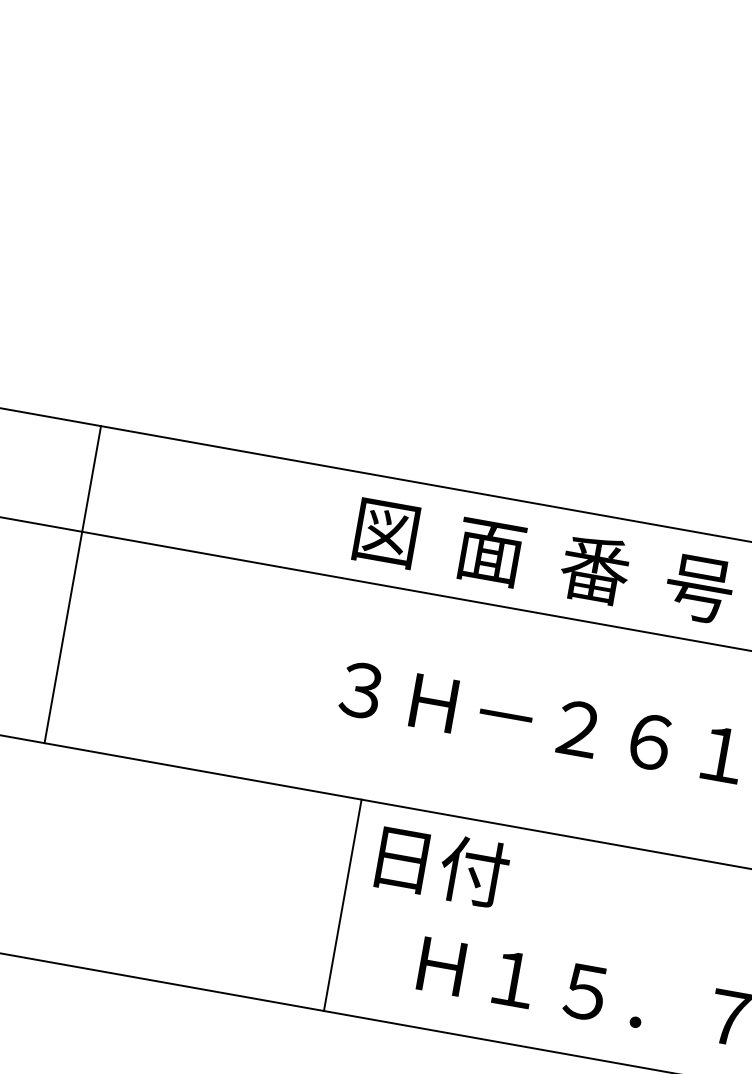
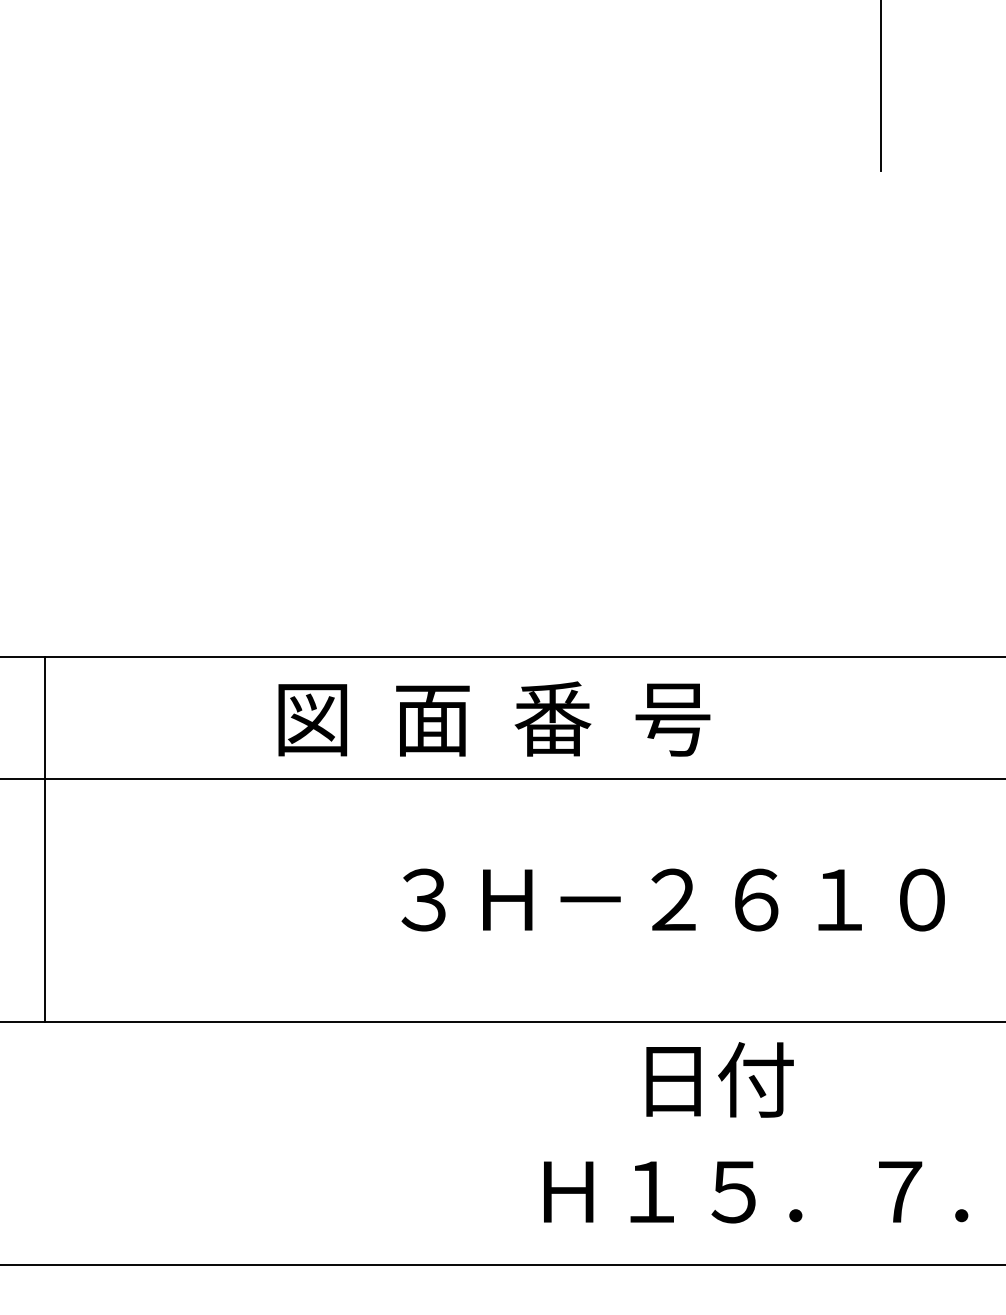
text: (544, 560) -> (494, 718), moved
line: (73, 583) -> (45, 838), moved
text: (442, 865) -> (719, 1079), moved
line: (343, 904) -> (446, 1142), removed

